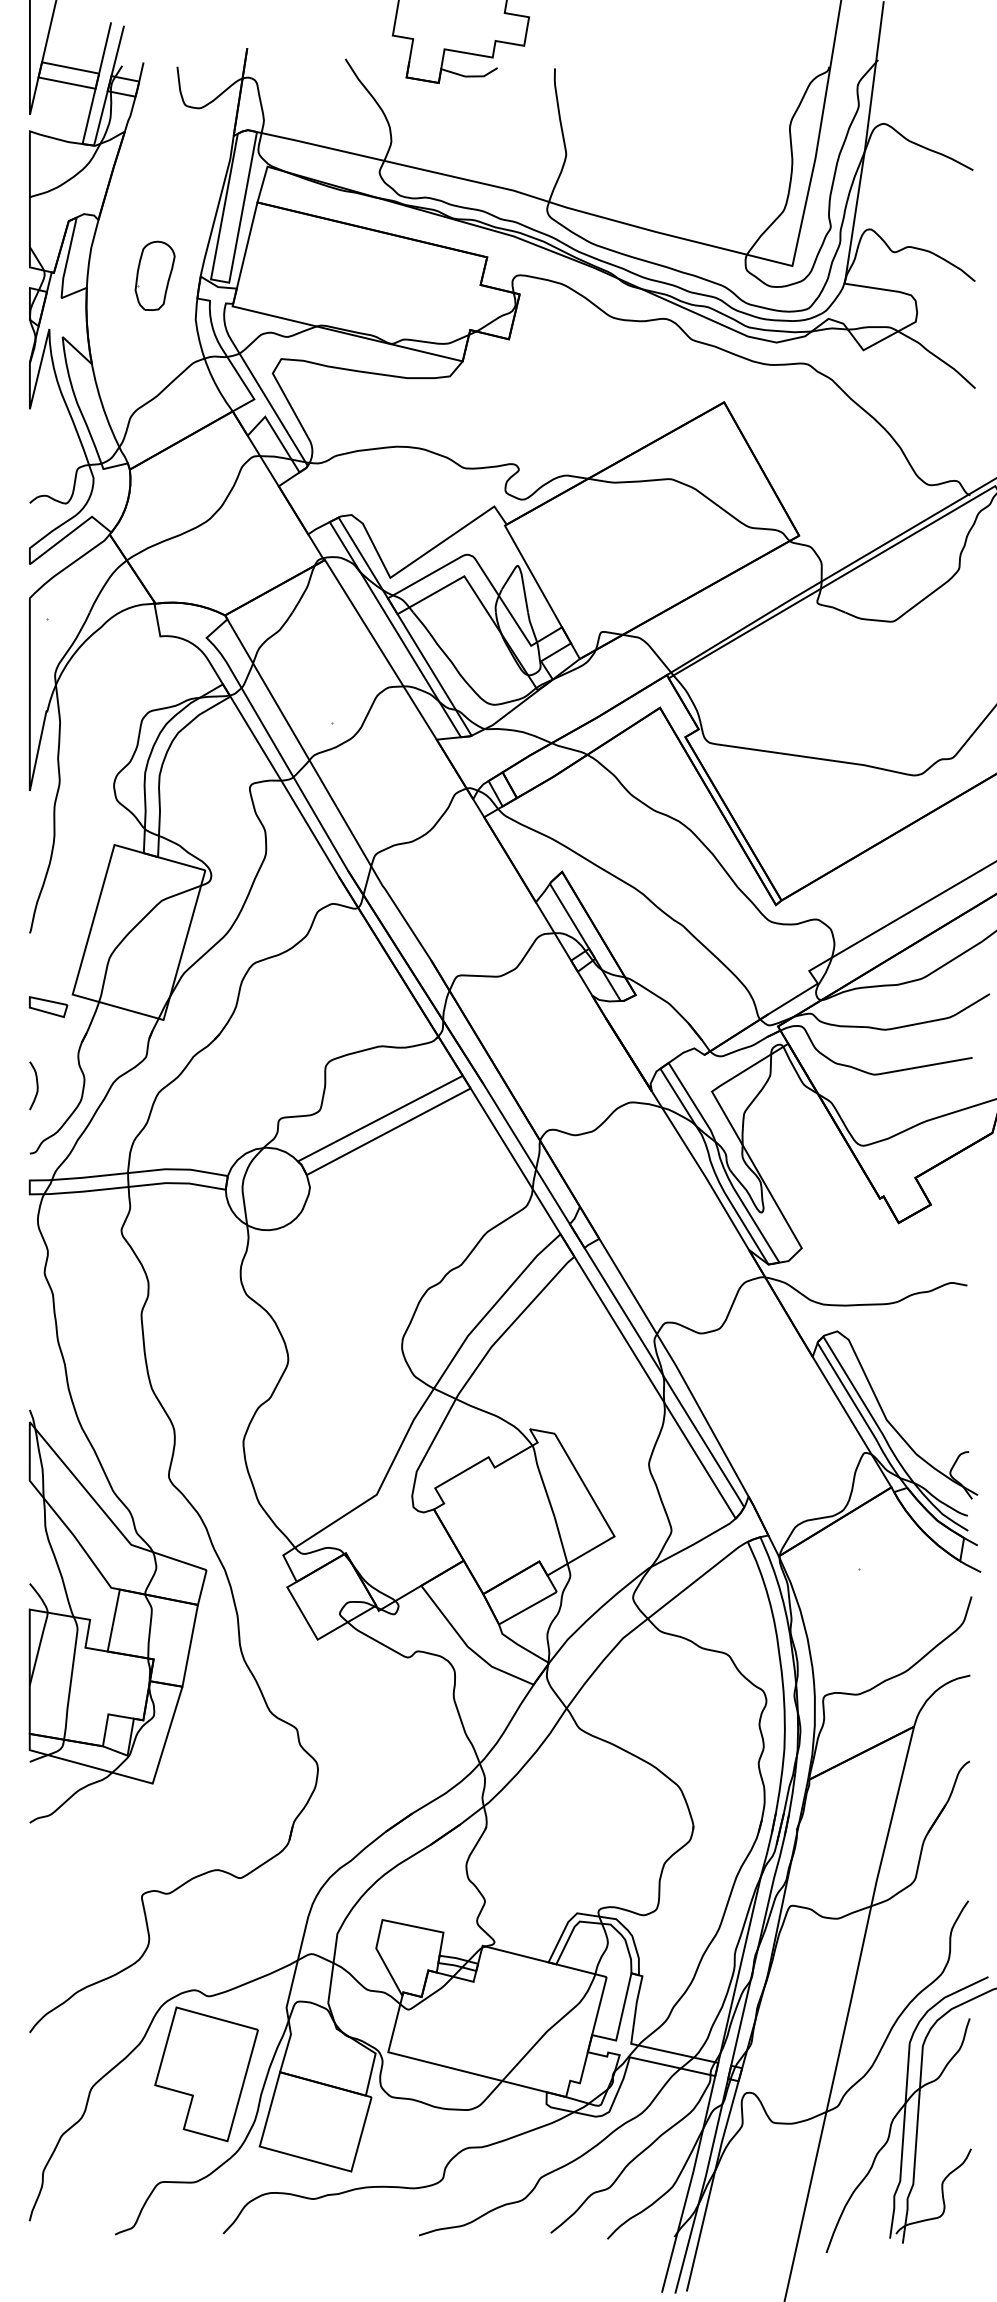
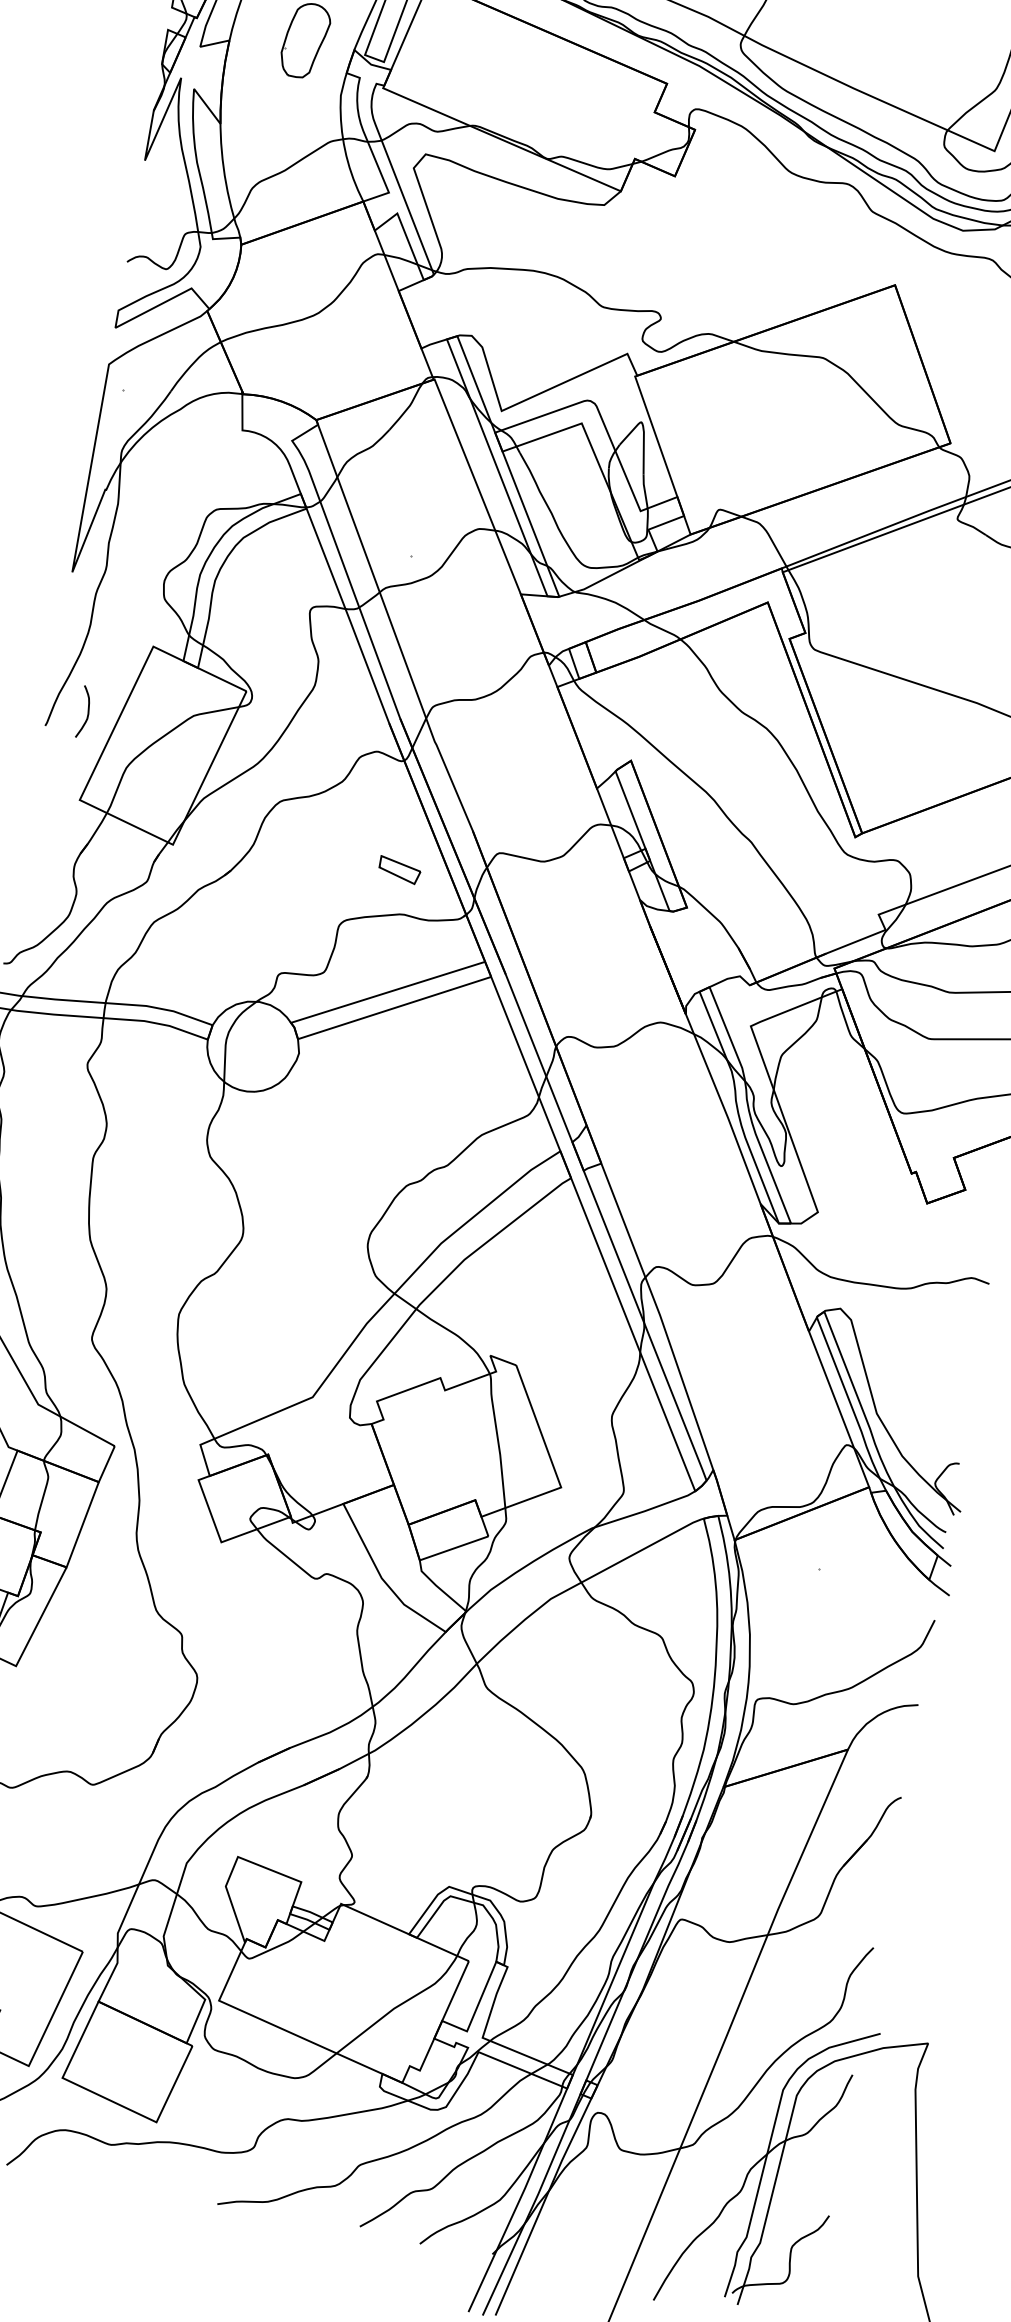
part: (48, 1007) -> (399, 870), moved
curve: (36, 1085) -> (87, 712), moved

